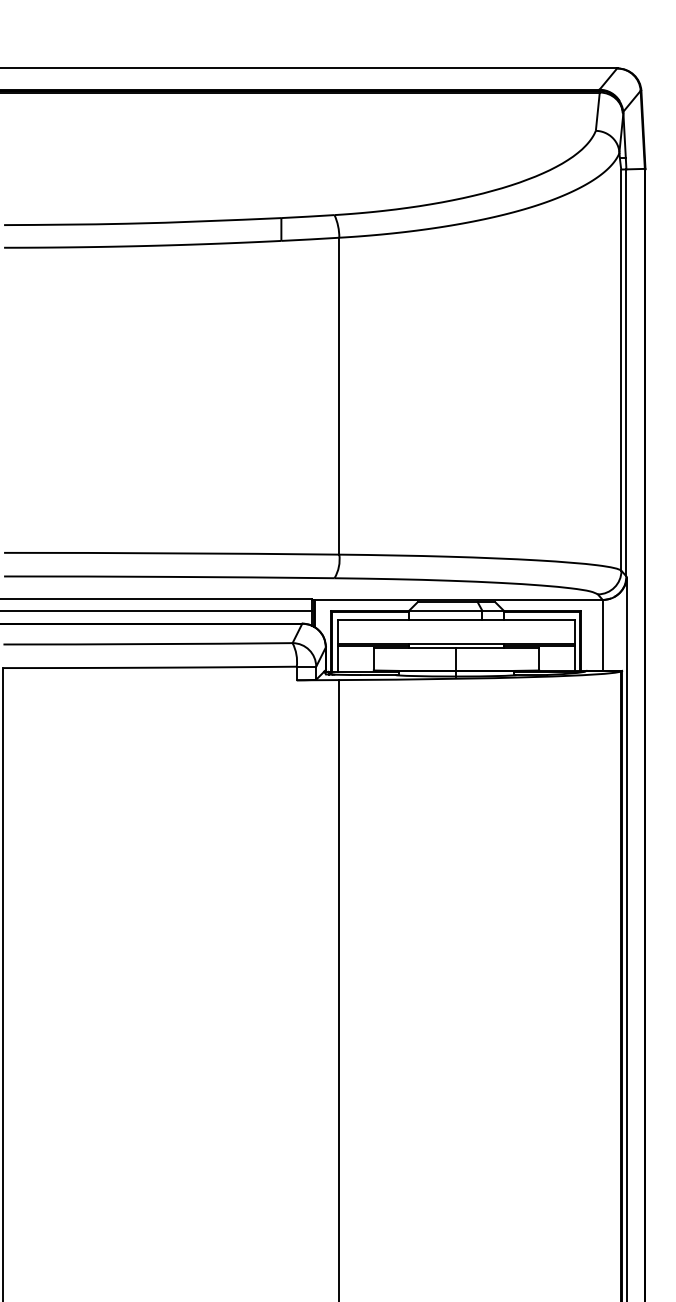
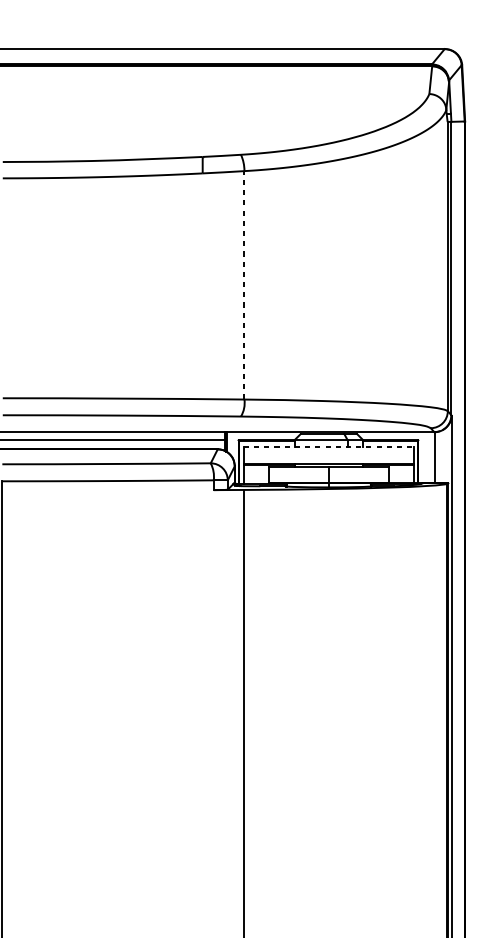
line: (339, 395) -> (244, 284), solid -> dashed
line: (456, 620) -> (328, 447), solid -> dashed

